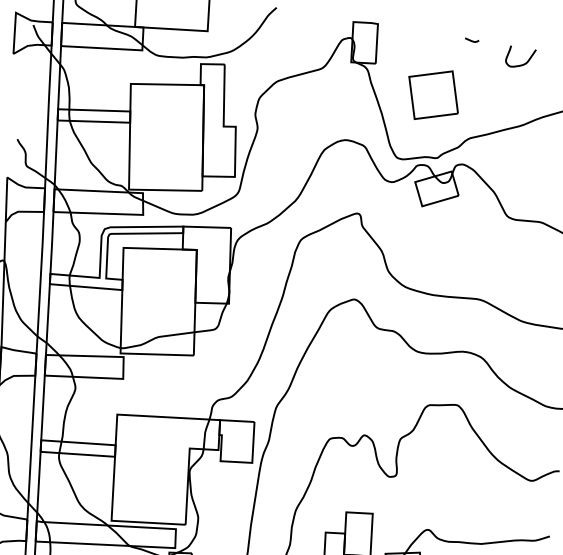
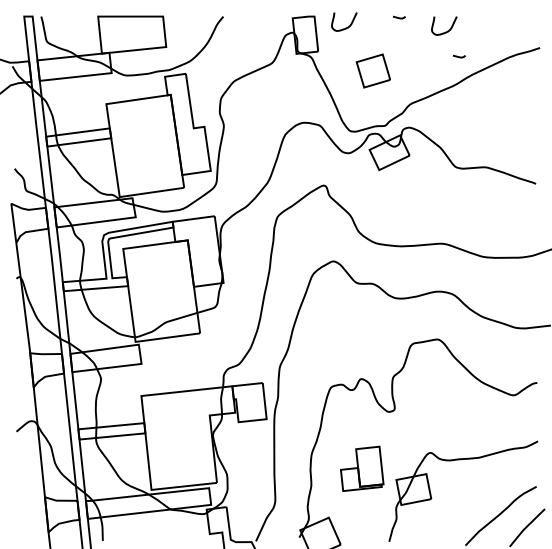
curve: (412, 41) -> (347, 26), added
part: (433, 94) -> (373, 70), size x0.7
curve: (531, 94) -> (459, 56), added

